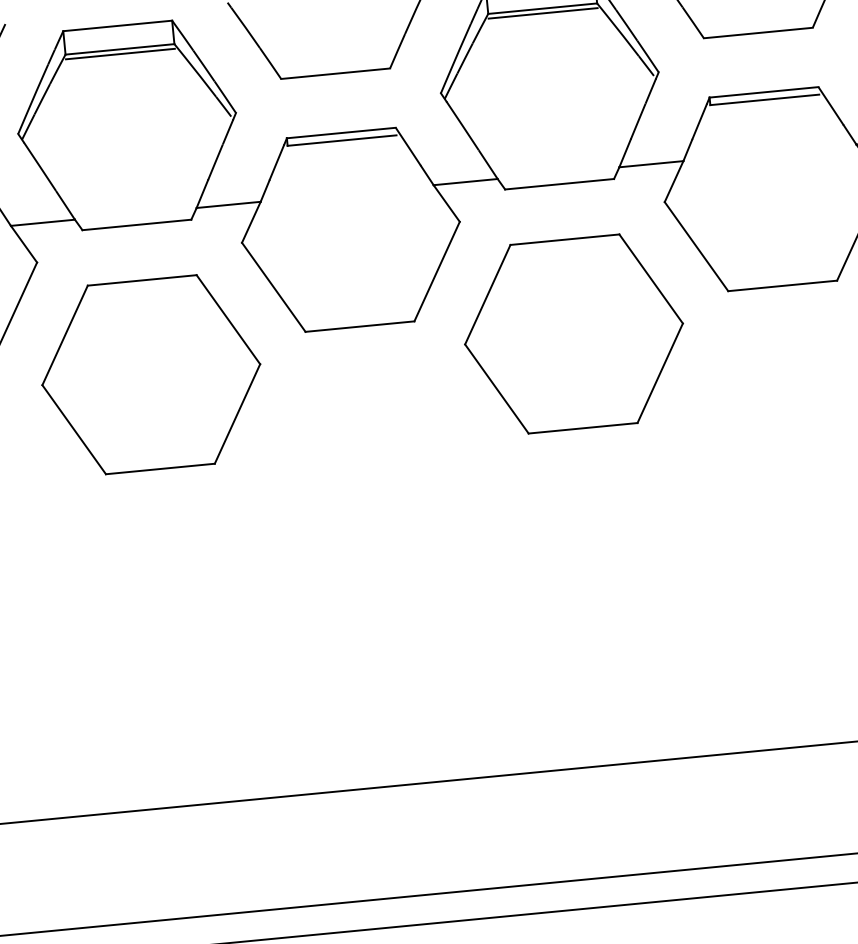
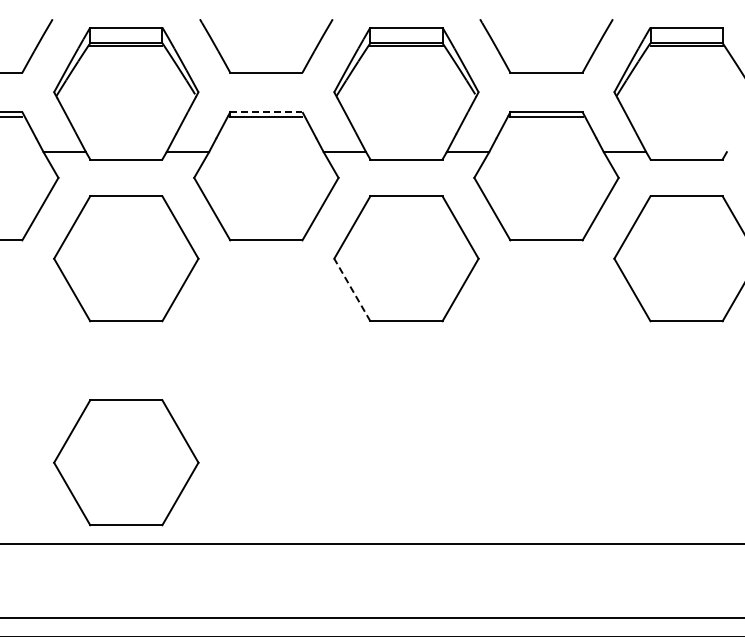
line: (341, 133) -> (266, 112), solid -> dashed
line: (497, 388) -> (352, 289), solid -> dashed
part: (181, 682) -> (126, 462), added

